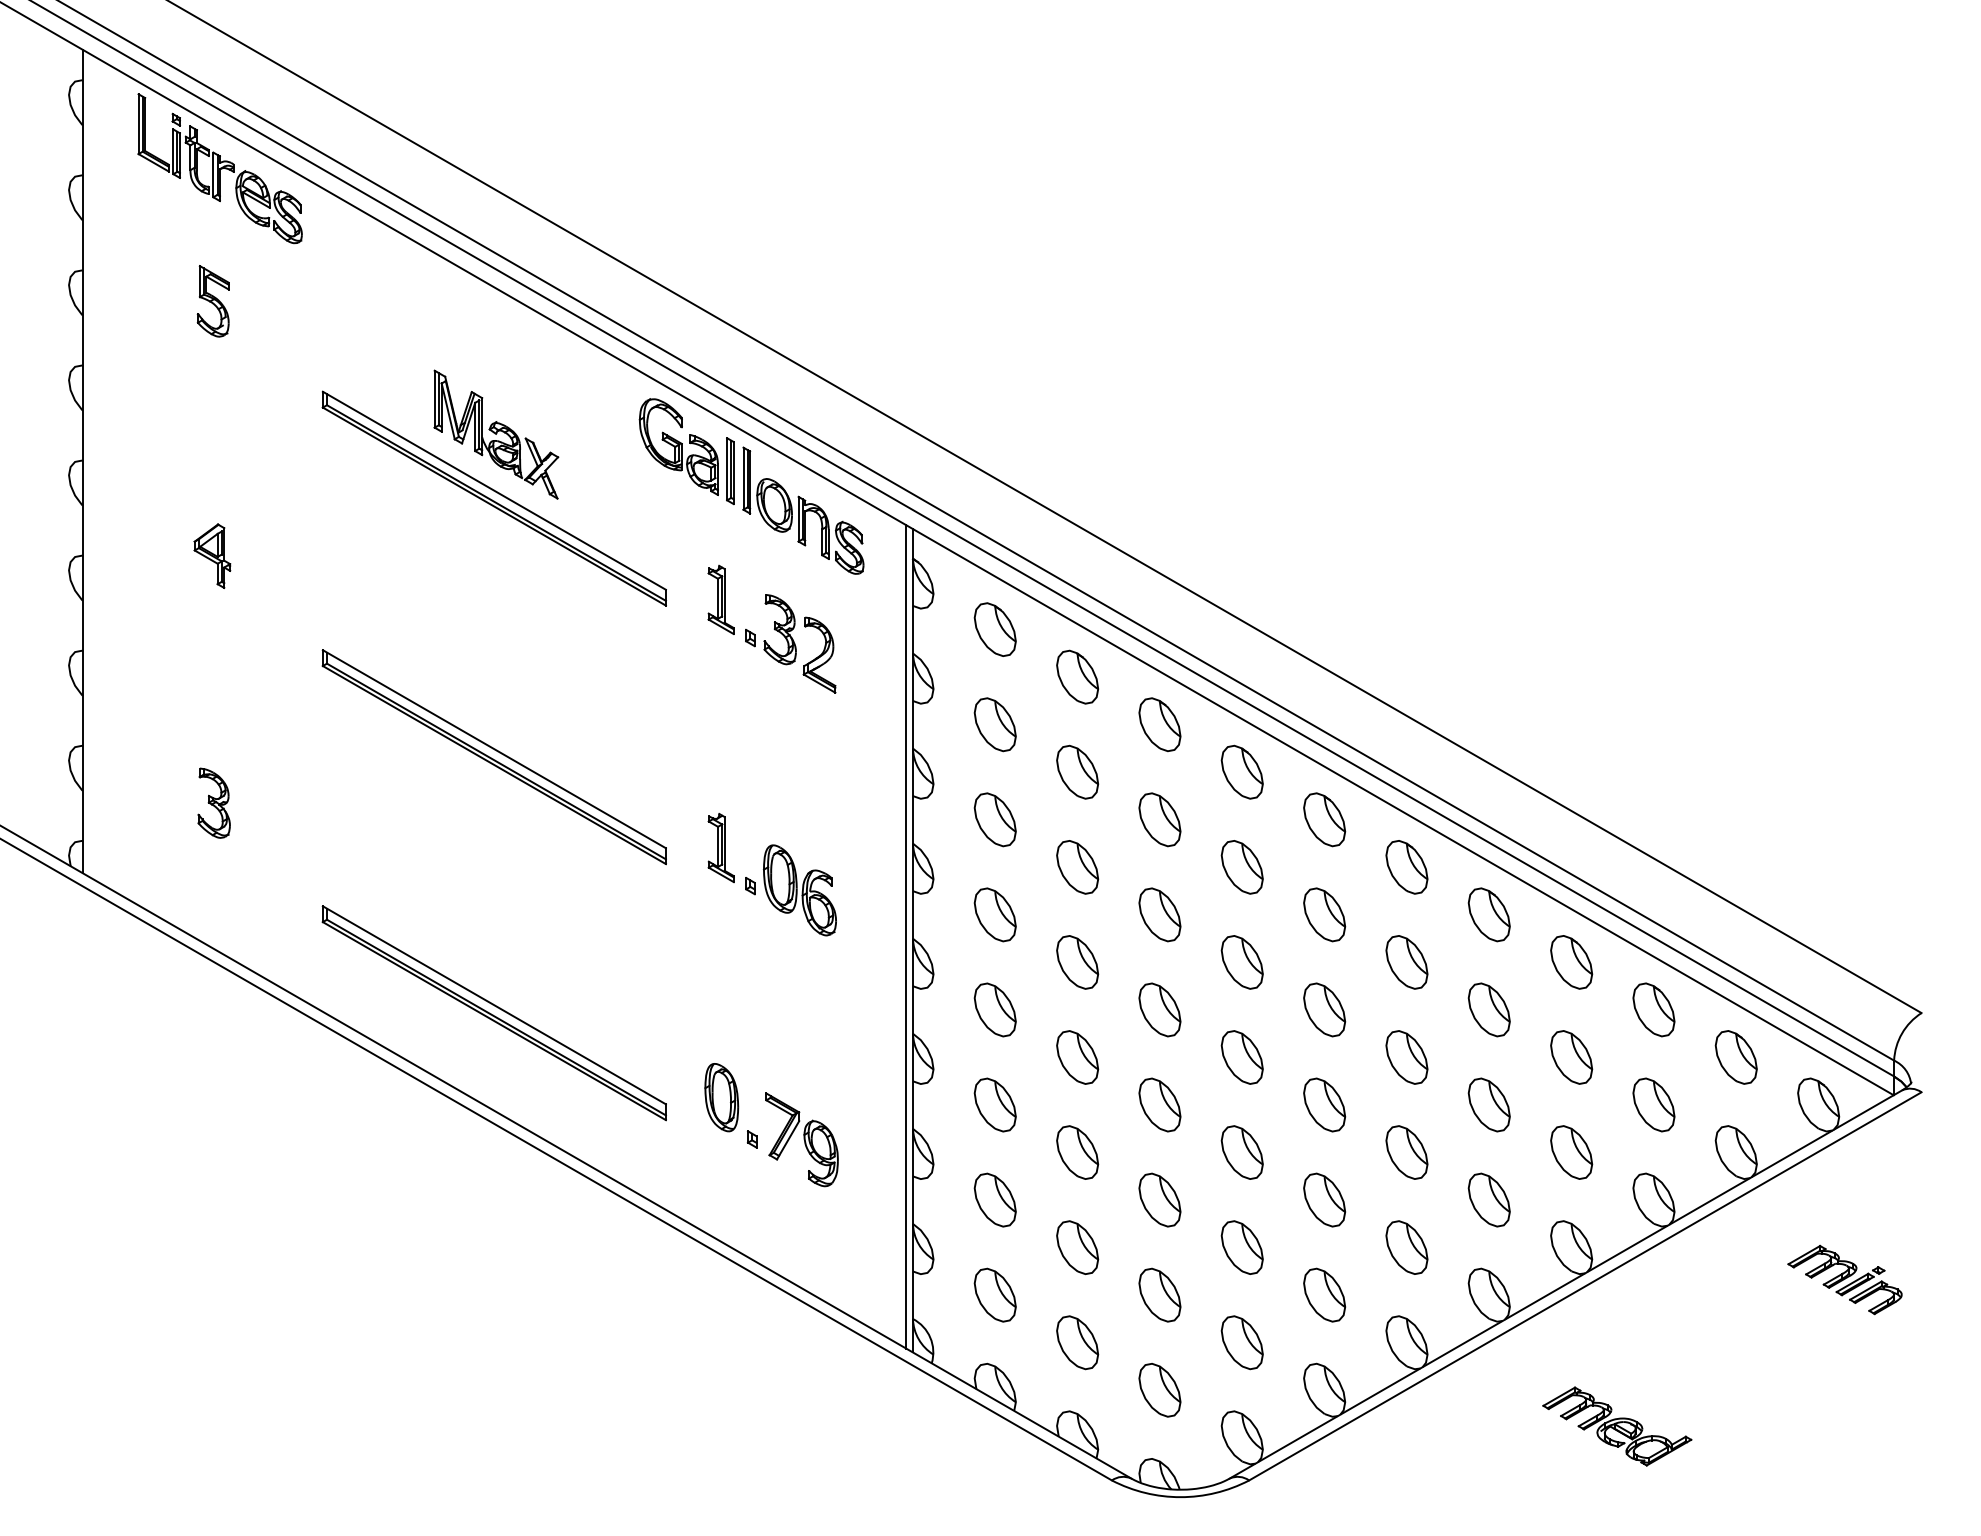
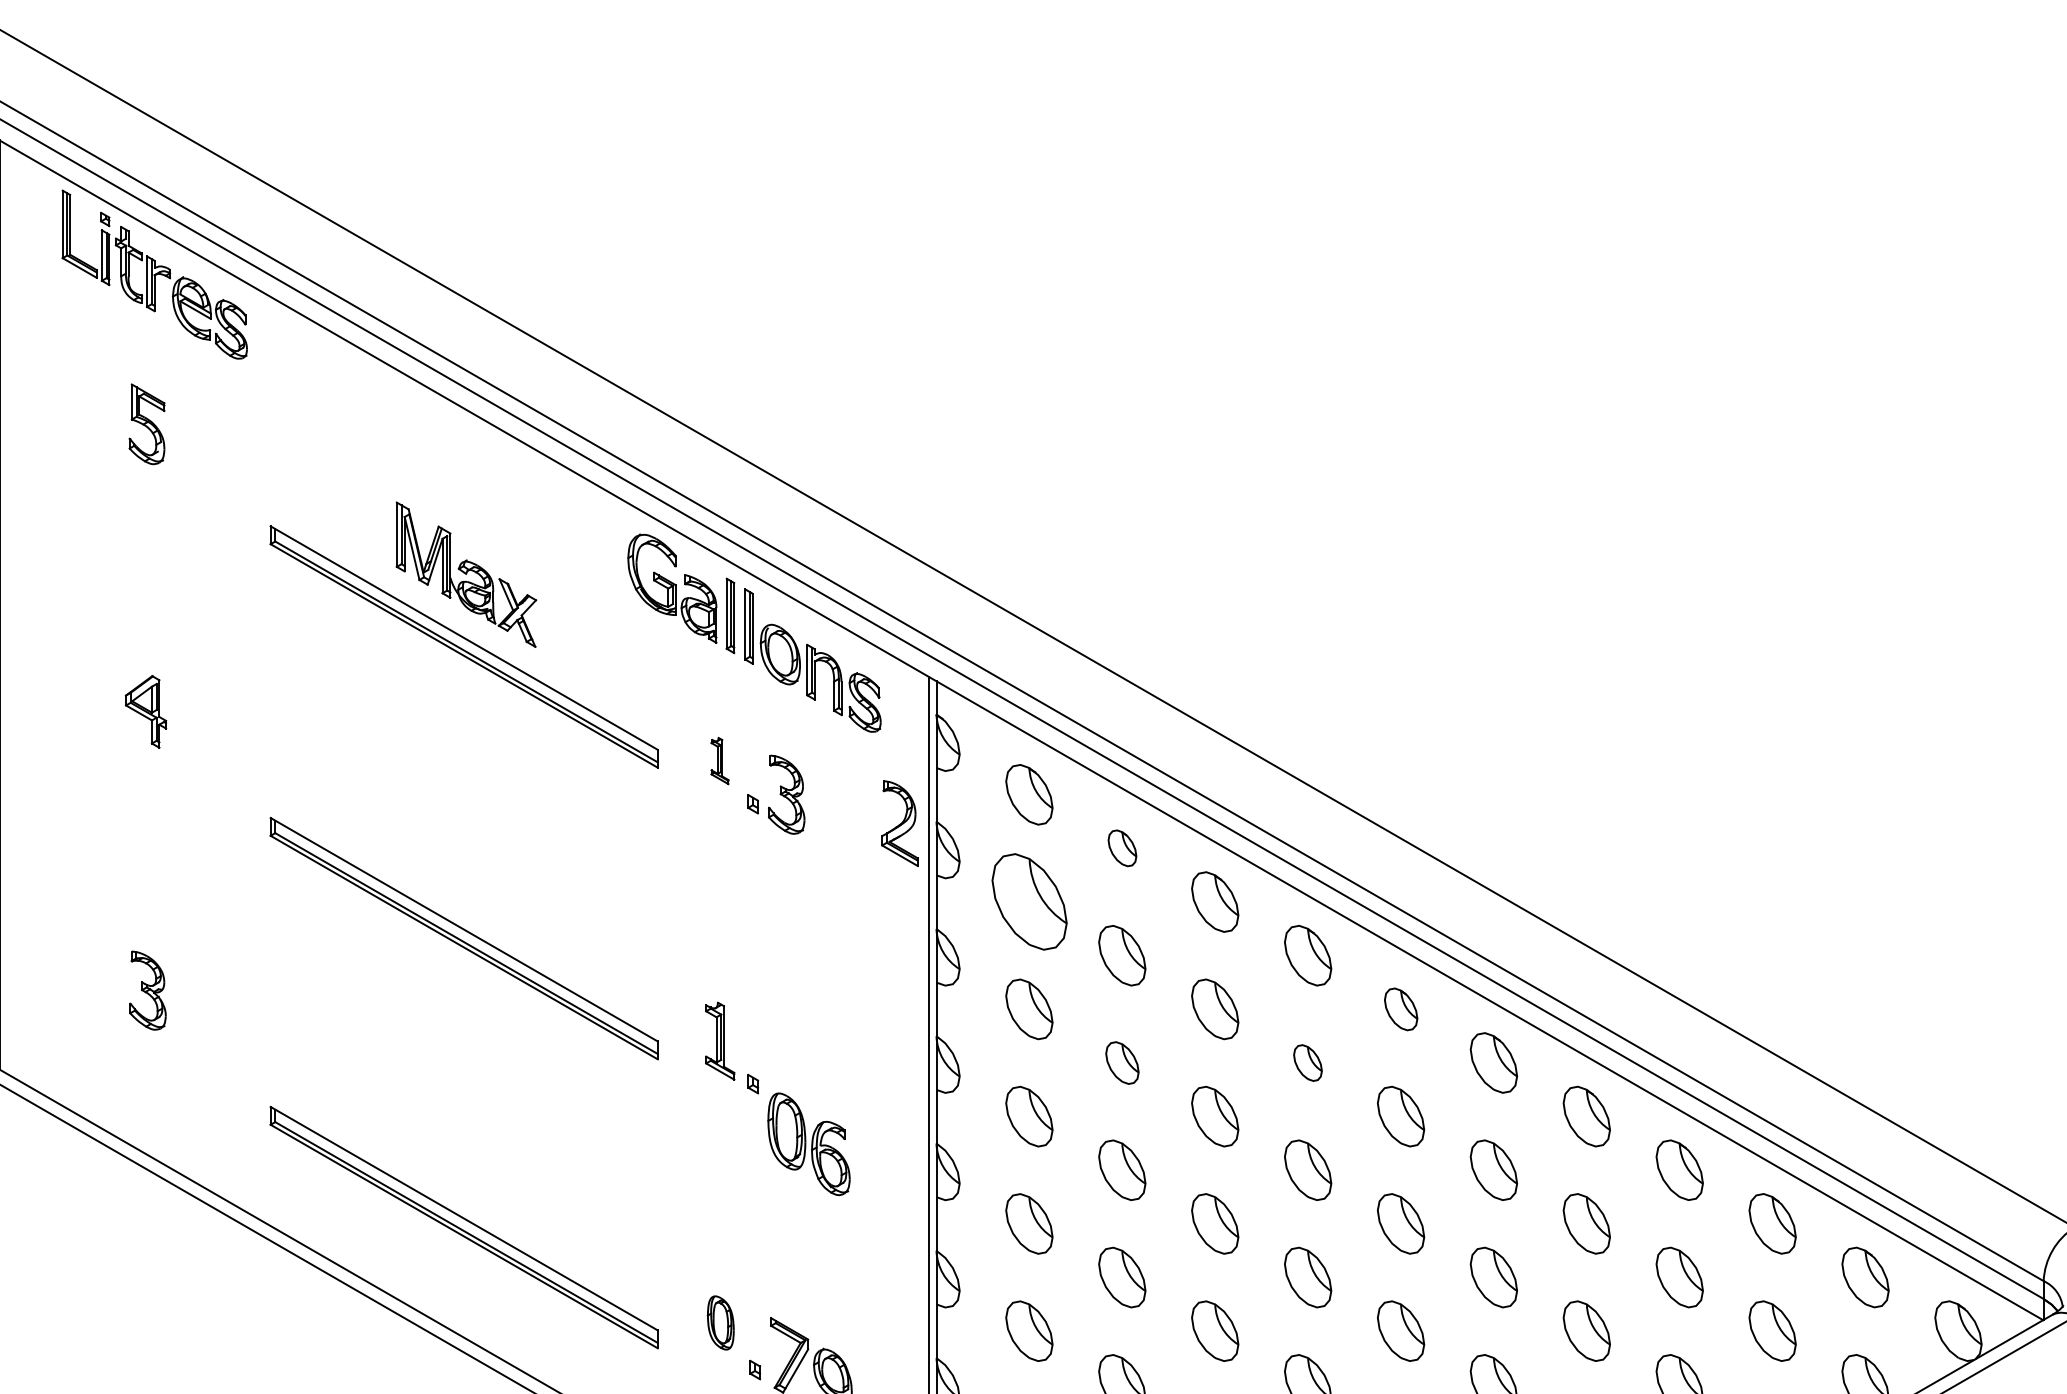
part: (720, 599) -> (719, 760), size x0.6
part: (819, 654) -> (899, 822), moved
part: (1077, 676) -> (1122, 847), size x0.6
part: (994, 724) -> (1028, 901), size x1.6
part: (1324, 819) -> (1400, 1009), size x0.7
part: (1077, 867) -> (1122, 1063), size x0.7
part: (1241, 867) -> (1307, 1063), size x0.6
part: (799, 890) -> (808, 1144), moved
part: (721, 1097) -> (720, 1322), size x0.7

